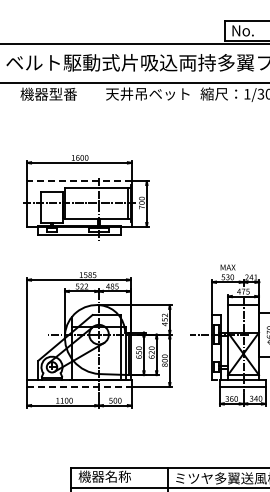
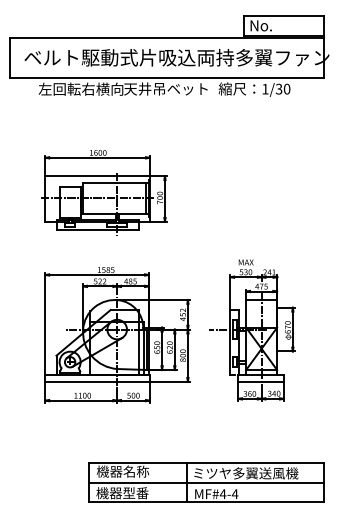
text: (62, 93) -> (80, 88), 機器型番 -> 左回転右横向
line: (79, 181) -> (97, 176), dashed -> solid
line: (80, 386) -> (98, 381), dashed -> solid

